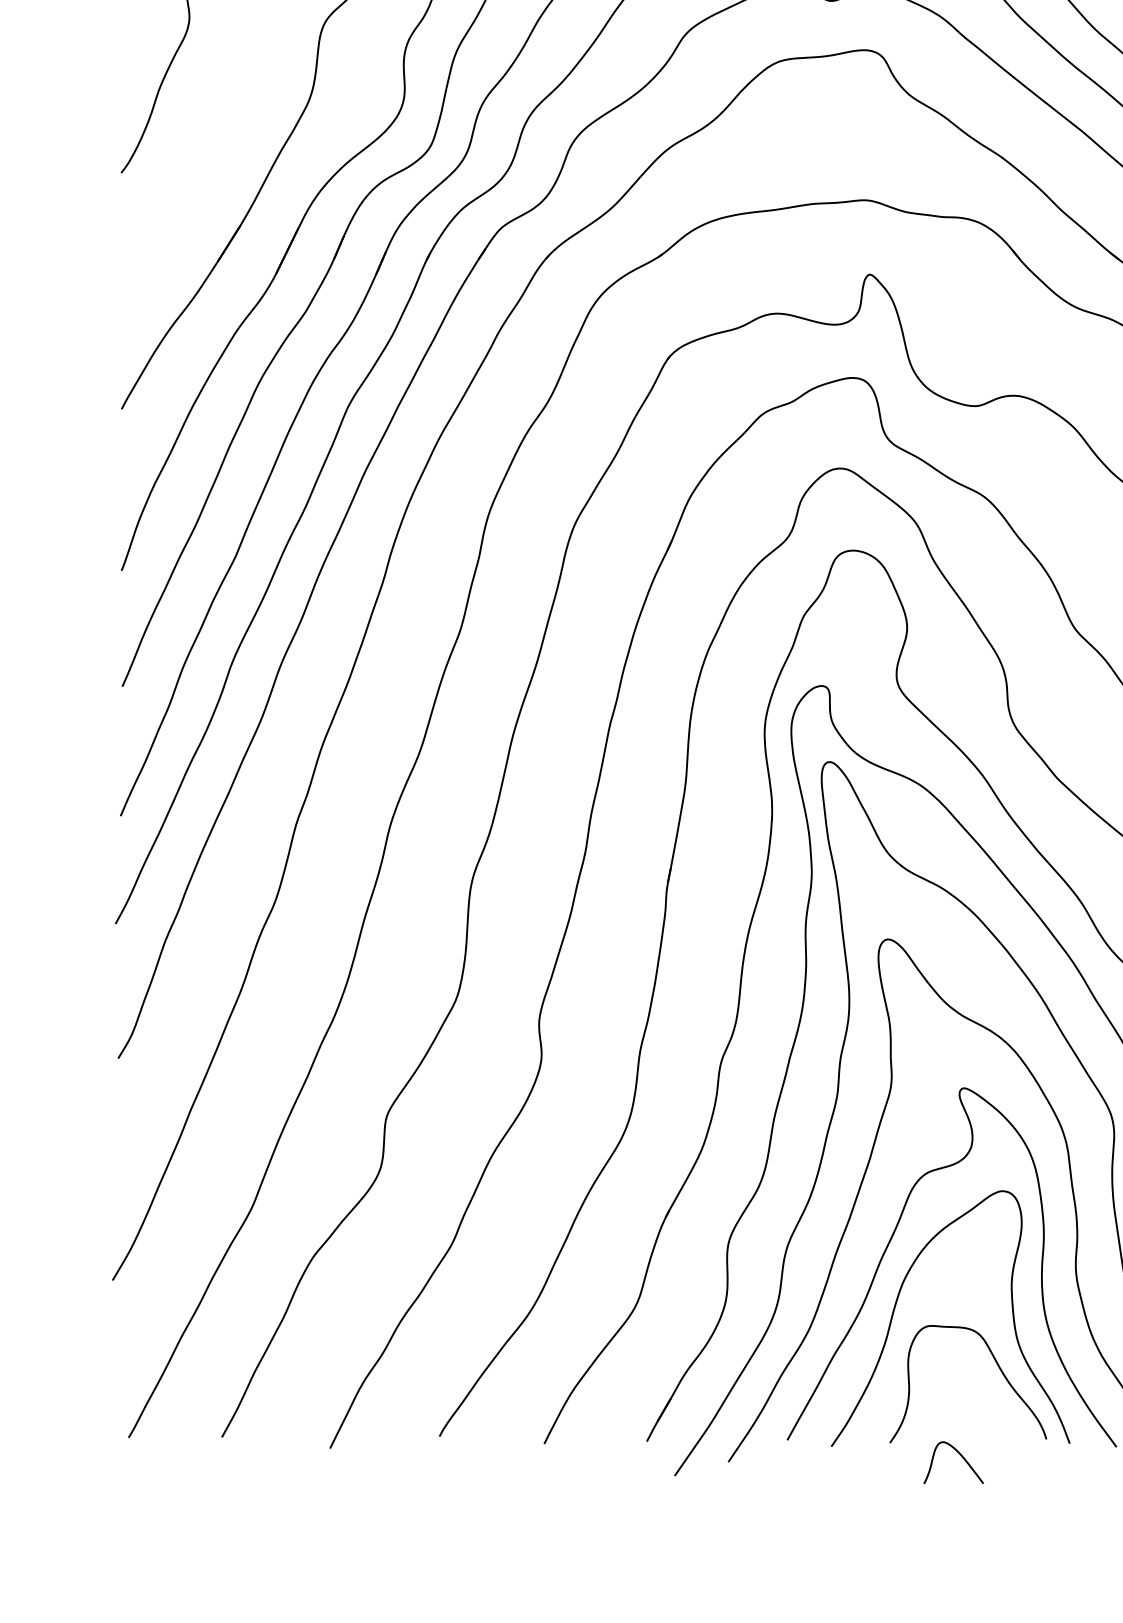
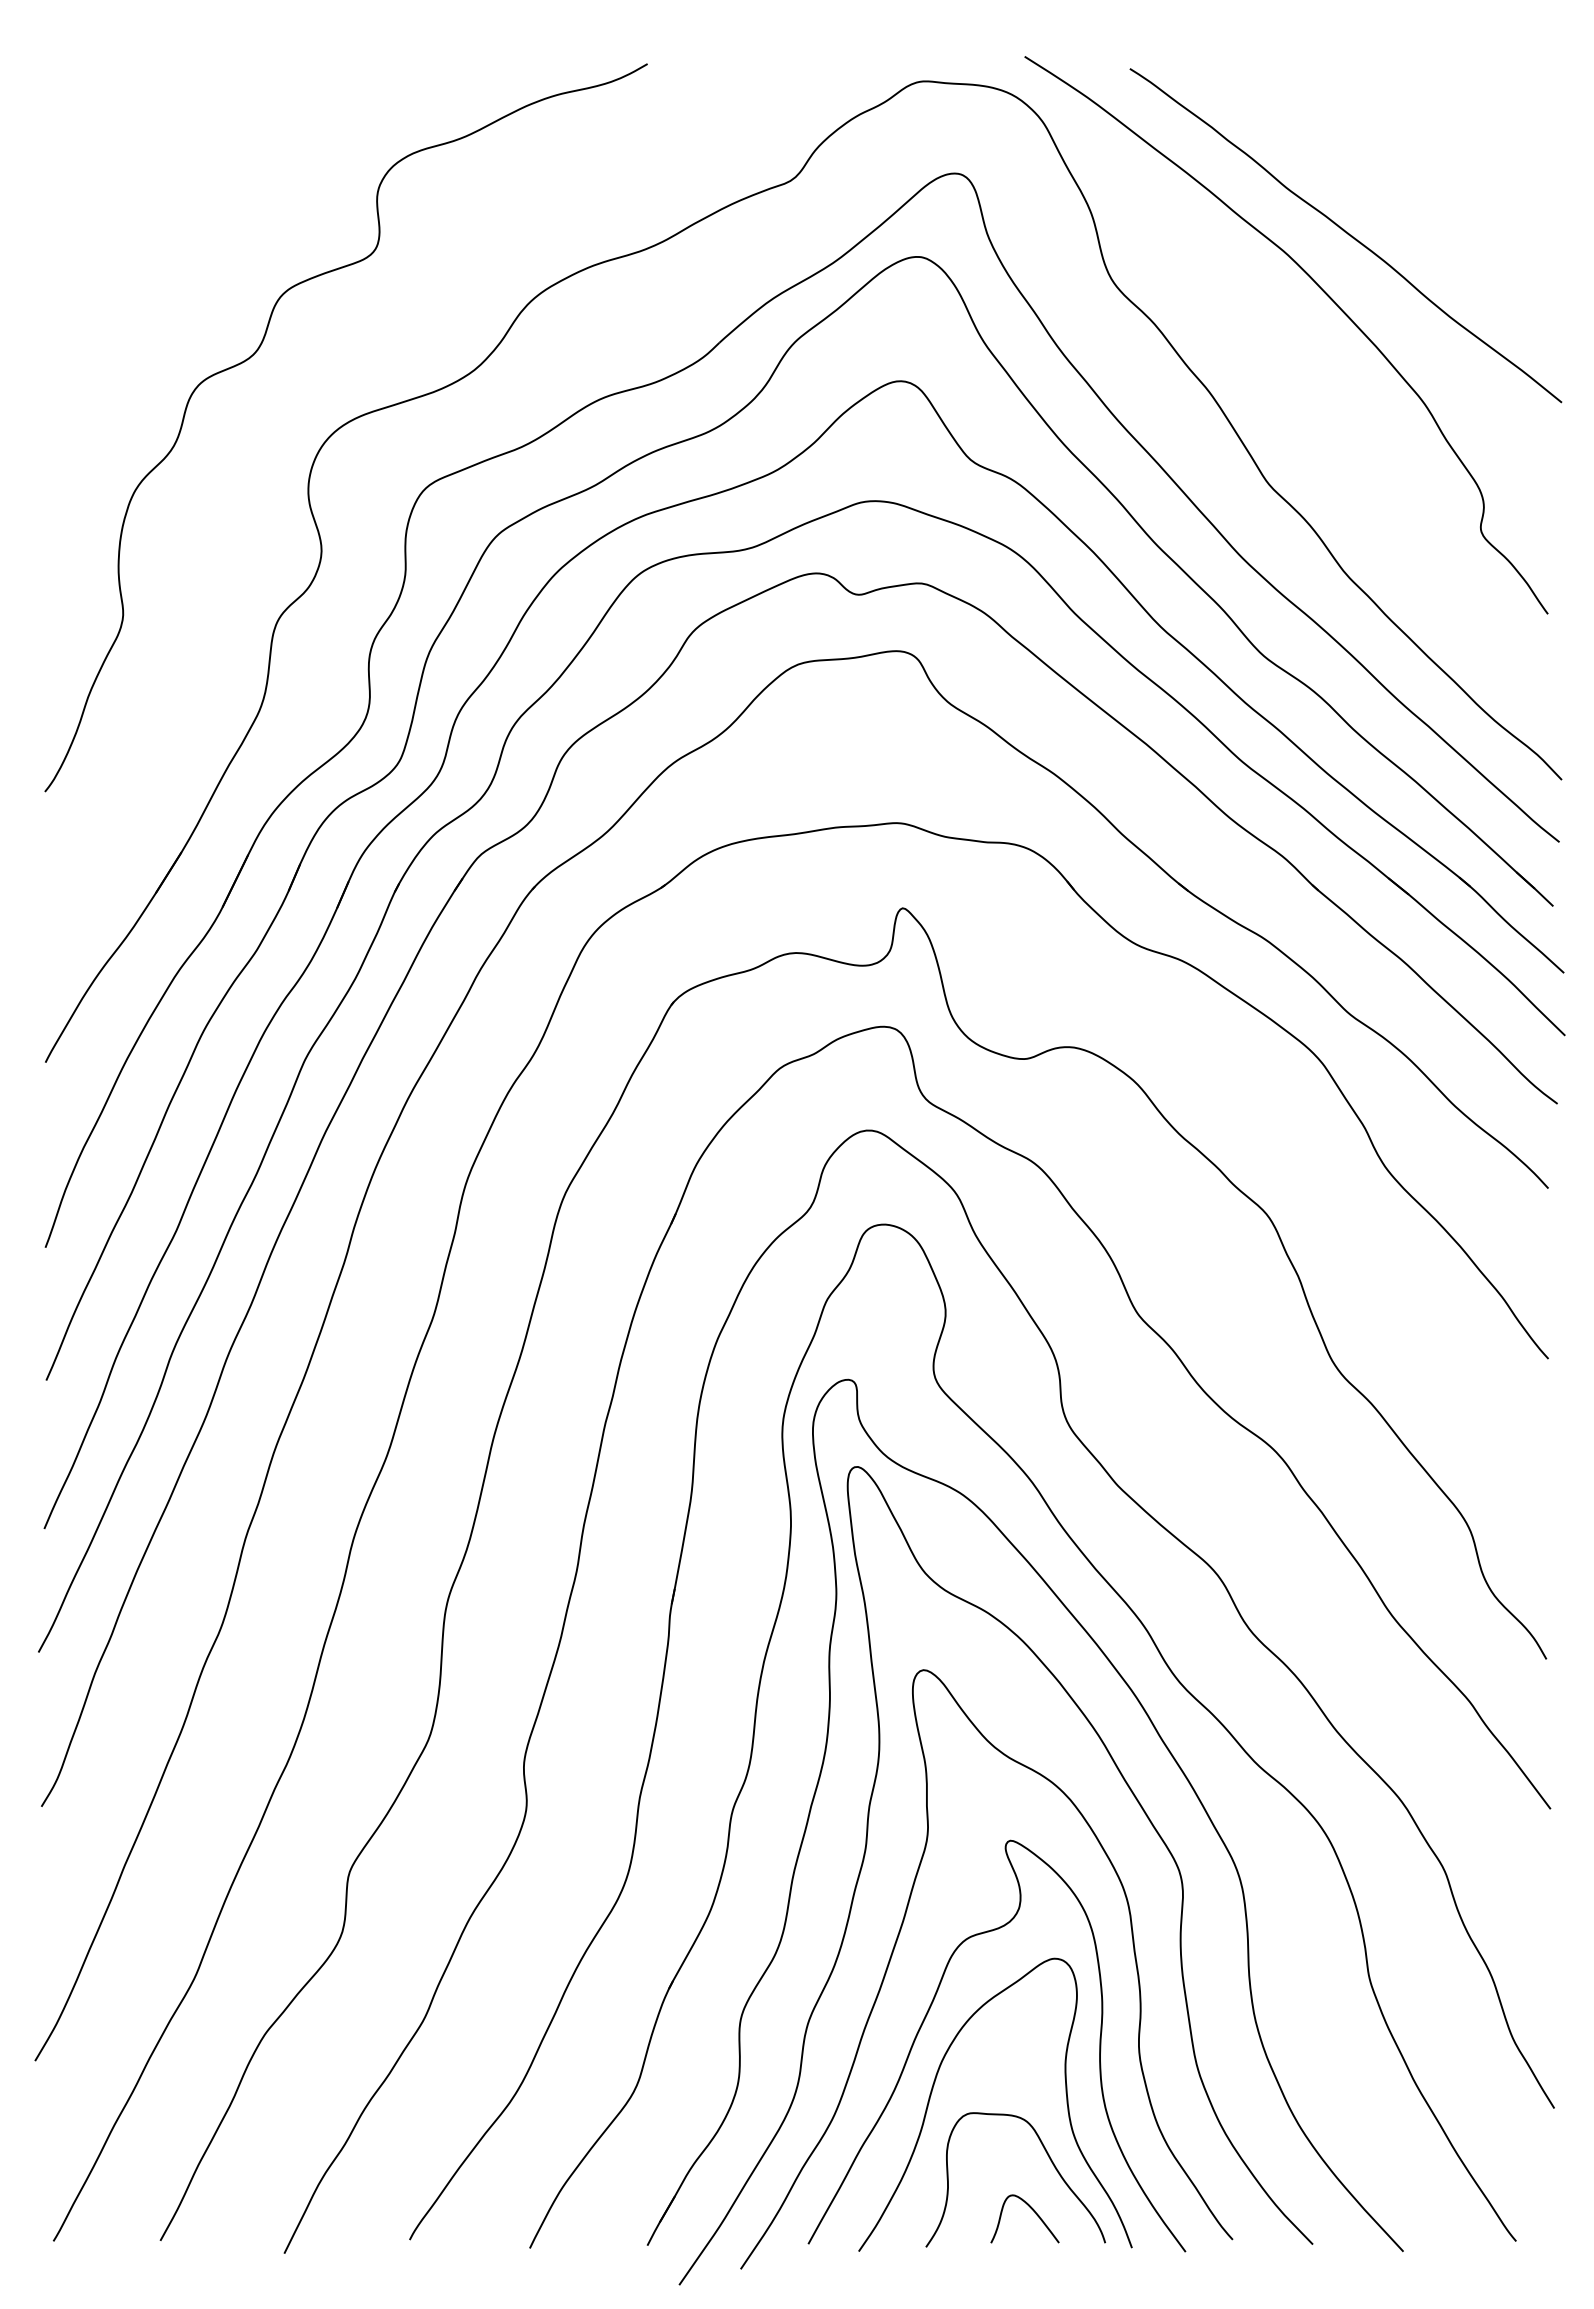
curve: (960, 1455) -> (1032, 2210), moved

